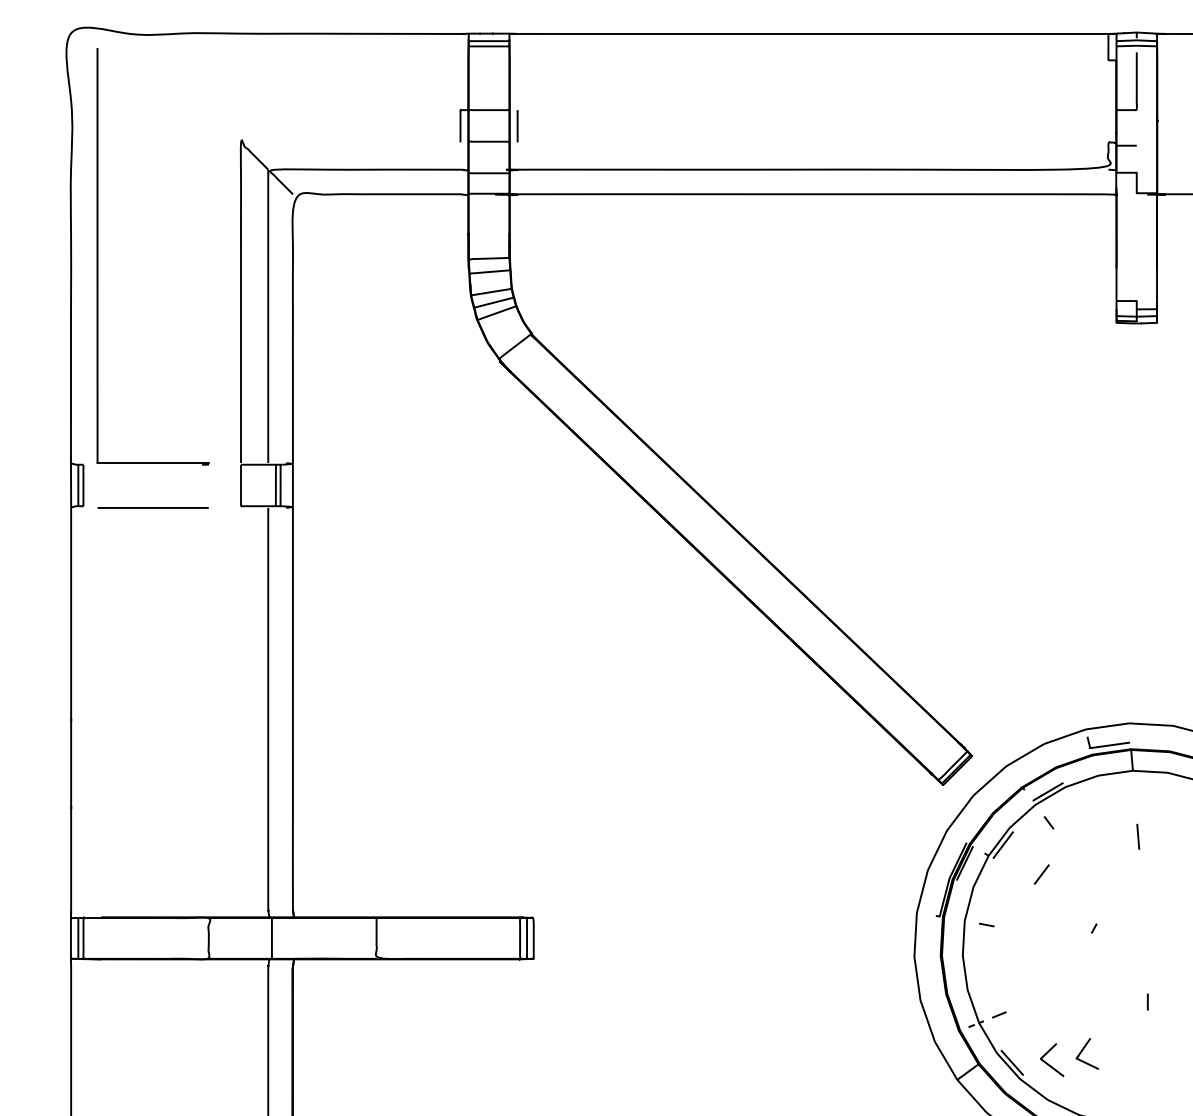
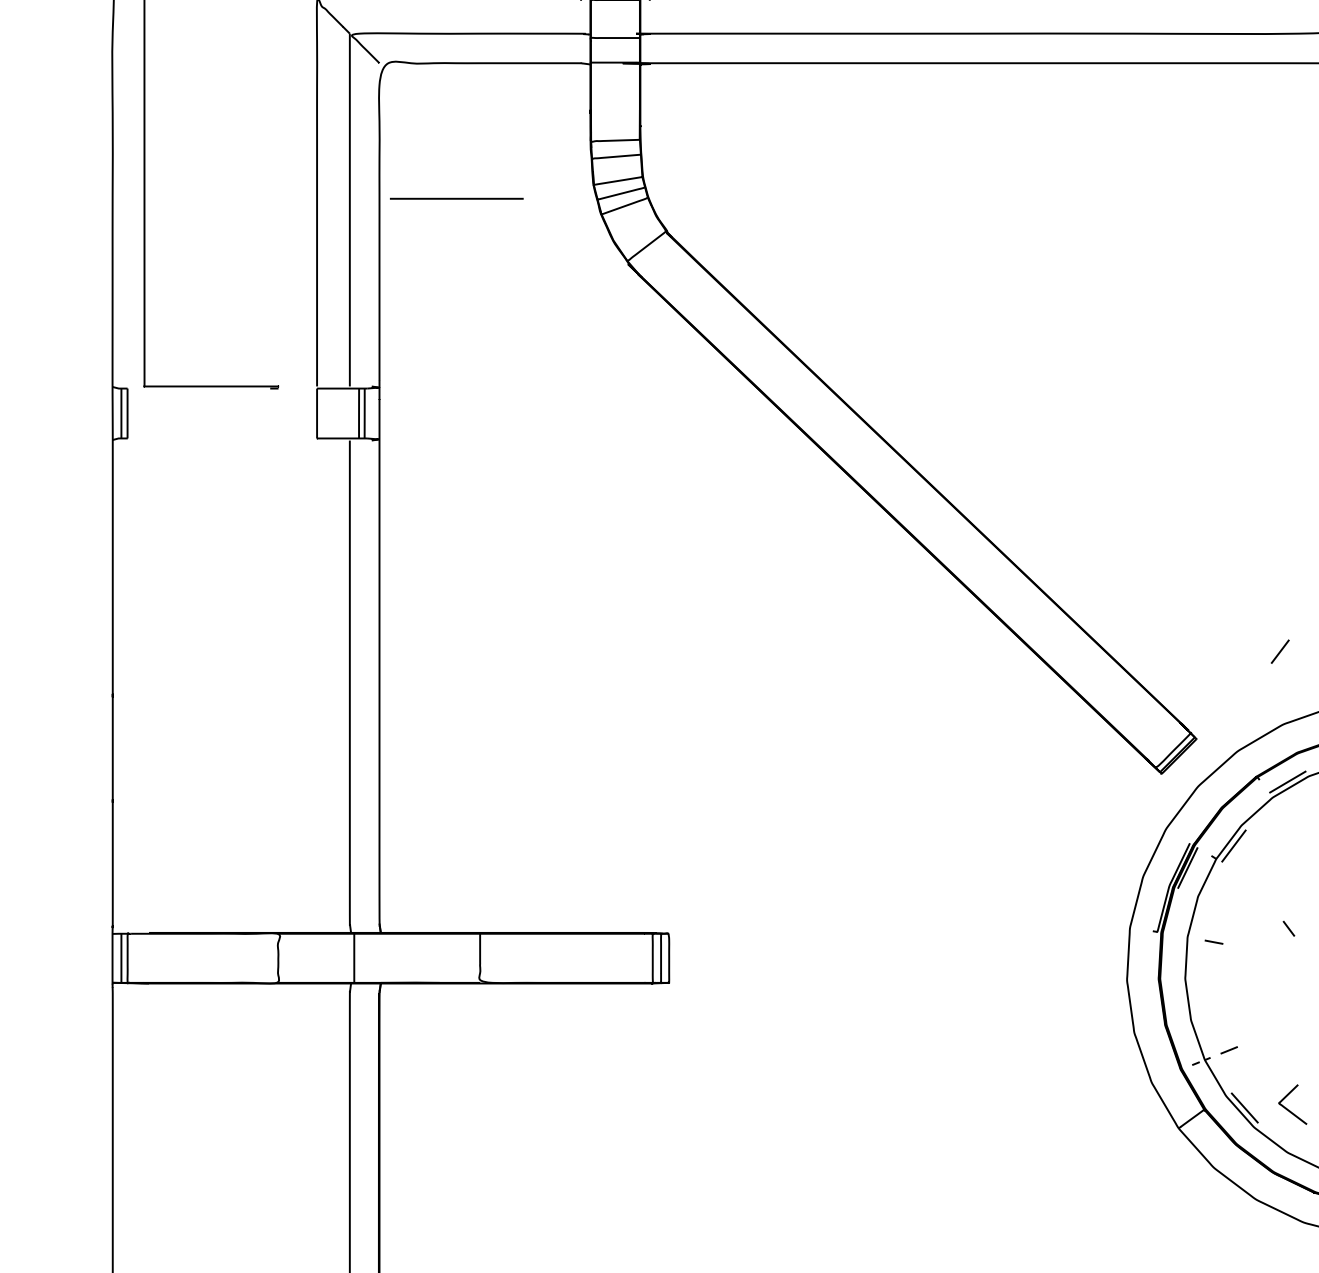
line: (152, 507) -> (455, 198), moved
line: (1048, 822) -> (1288, 928), moved
line: (1041, 874) -> (1279, 651), moved

